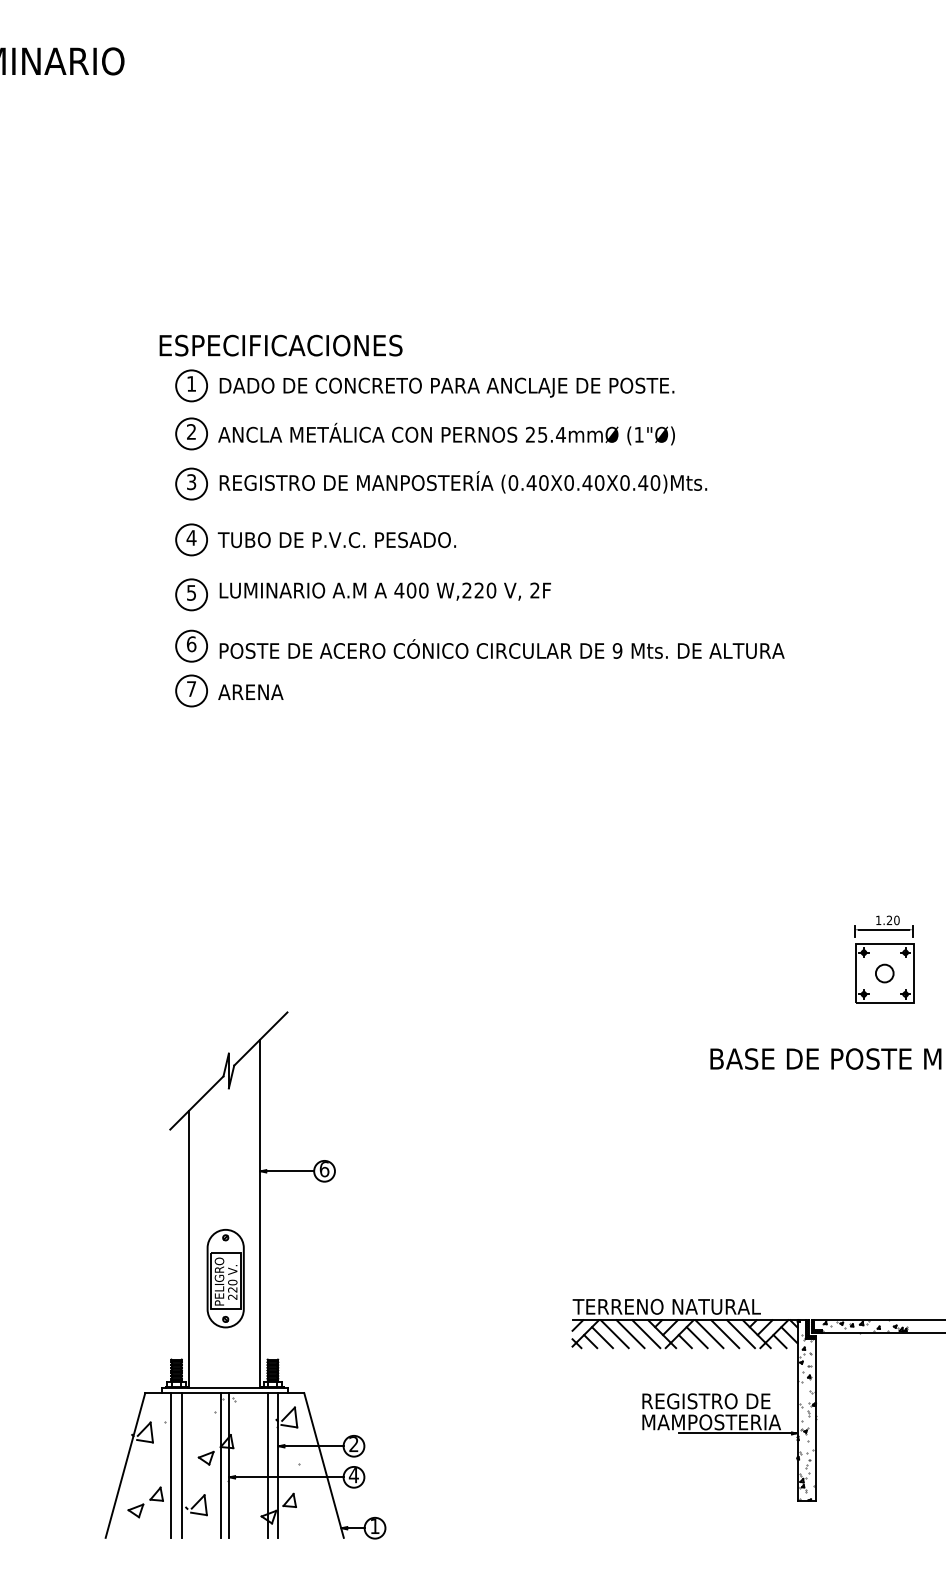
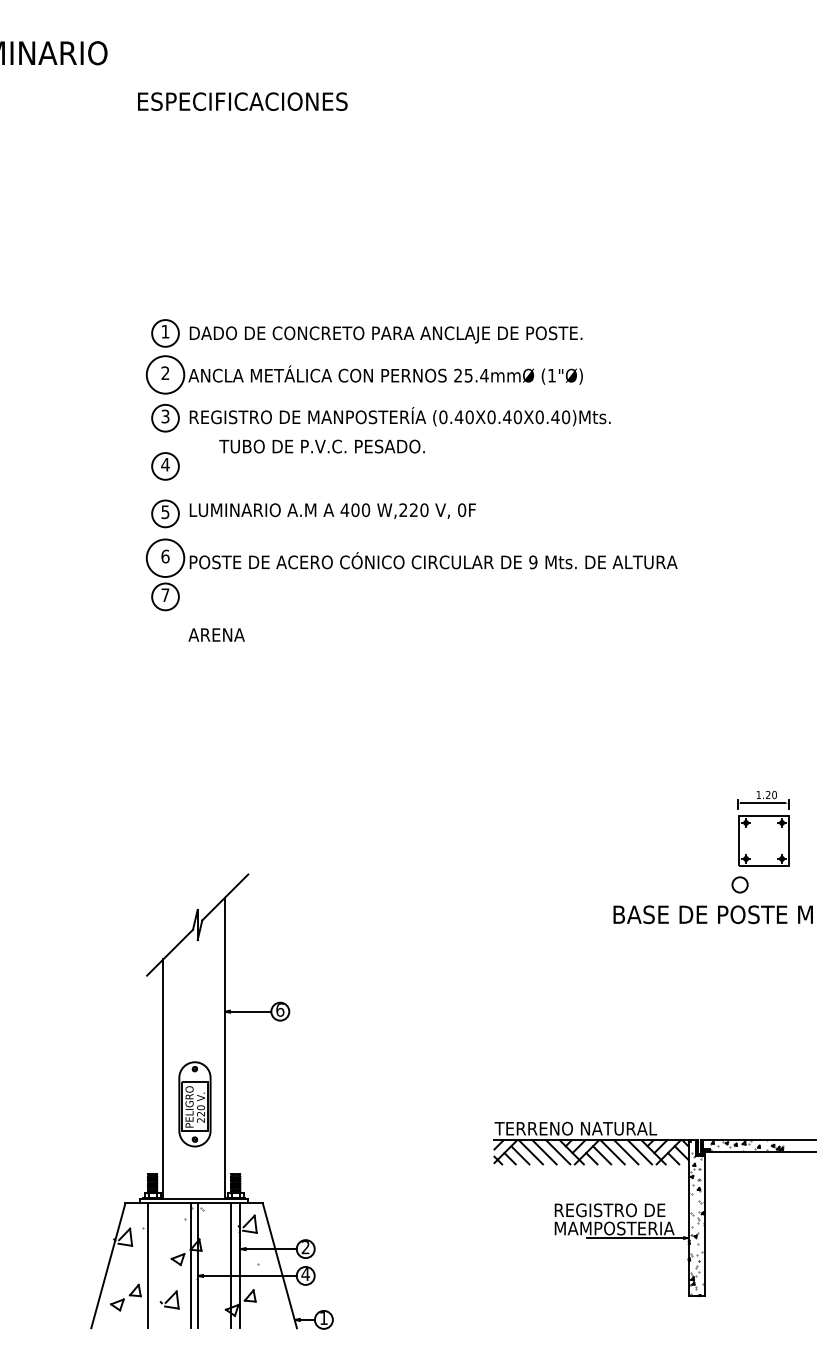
text: (280, 345) -> (242, 101), moved
circle: (191, 433) -> (165, 374), size x1.4
text: (336, 539) -> (321, 446), moved
text: (535, 590) -> (462, 510), 2F -> 0F
circle: (191, 645) -> (165, 557), size x1.4
text: (250, 691) -> (216, 634), moved
circle: (884, 973) -> (739, 884), moved
line: (182, 1465) -> (157, 1265), removed

